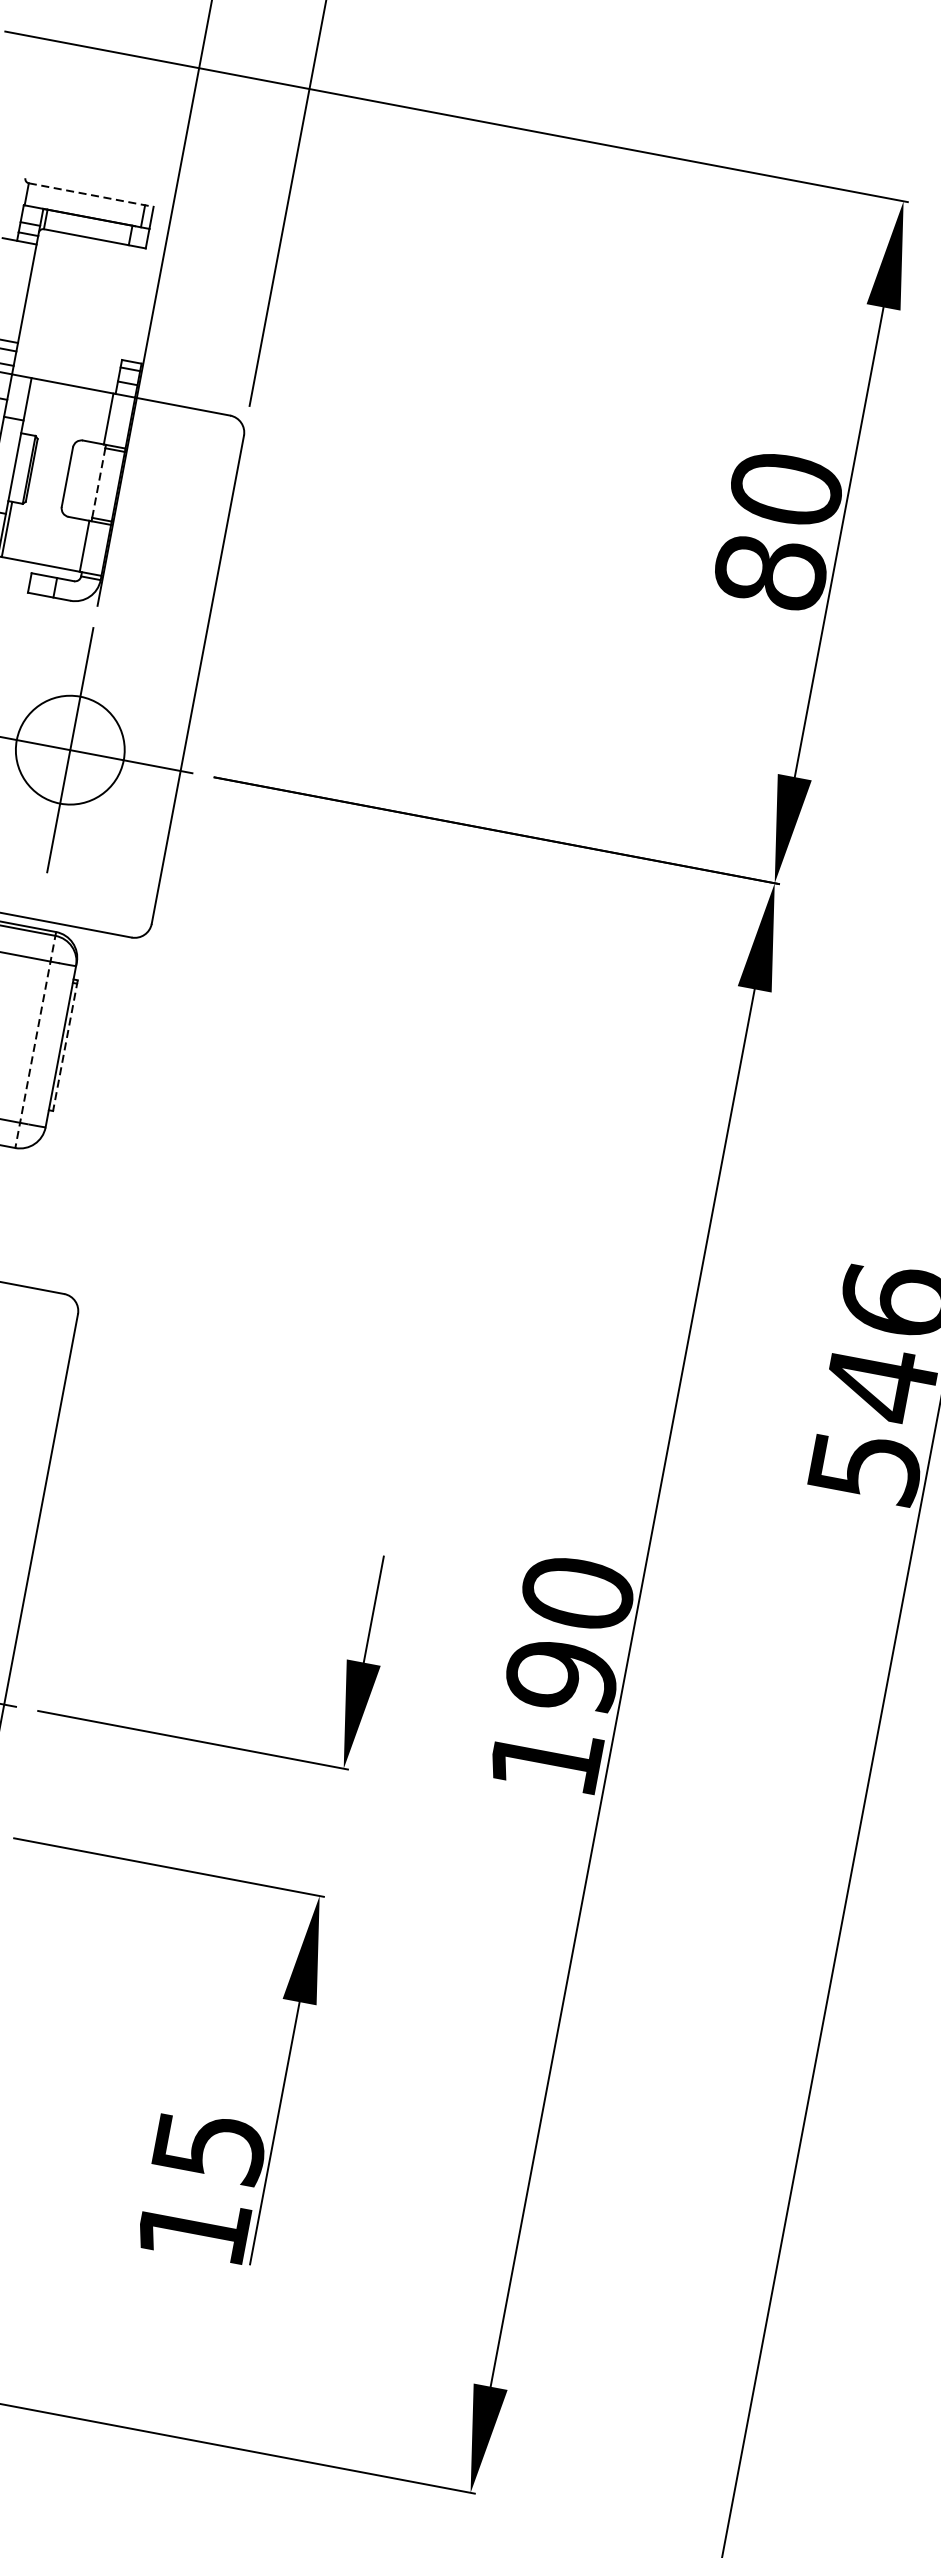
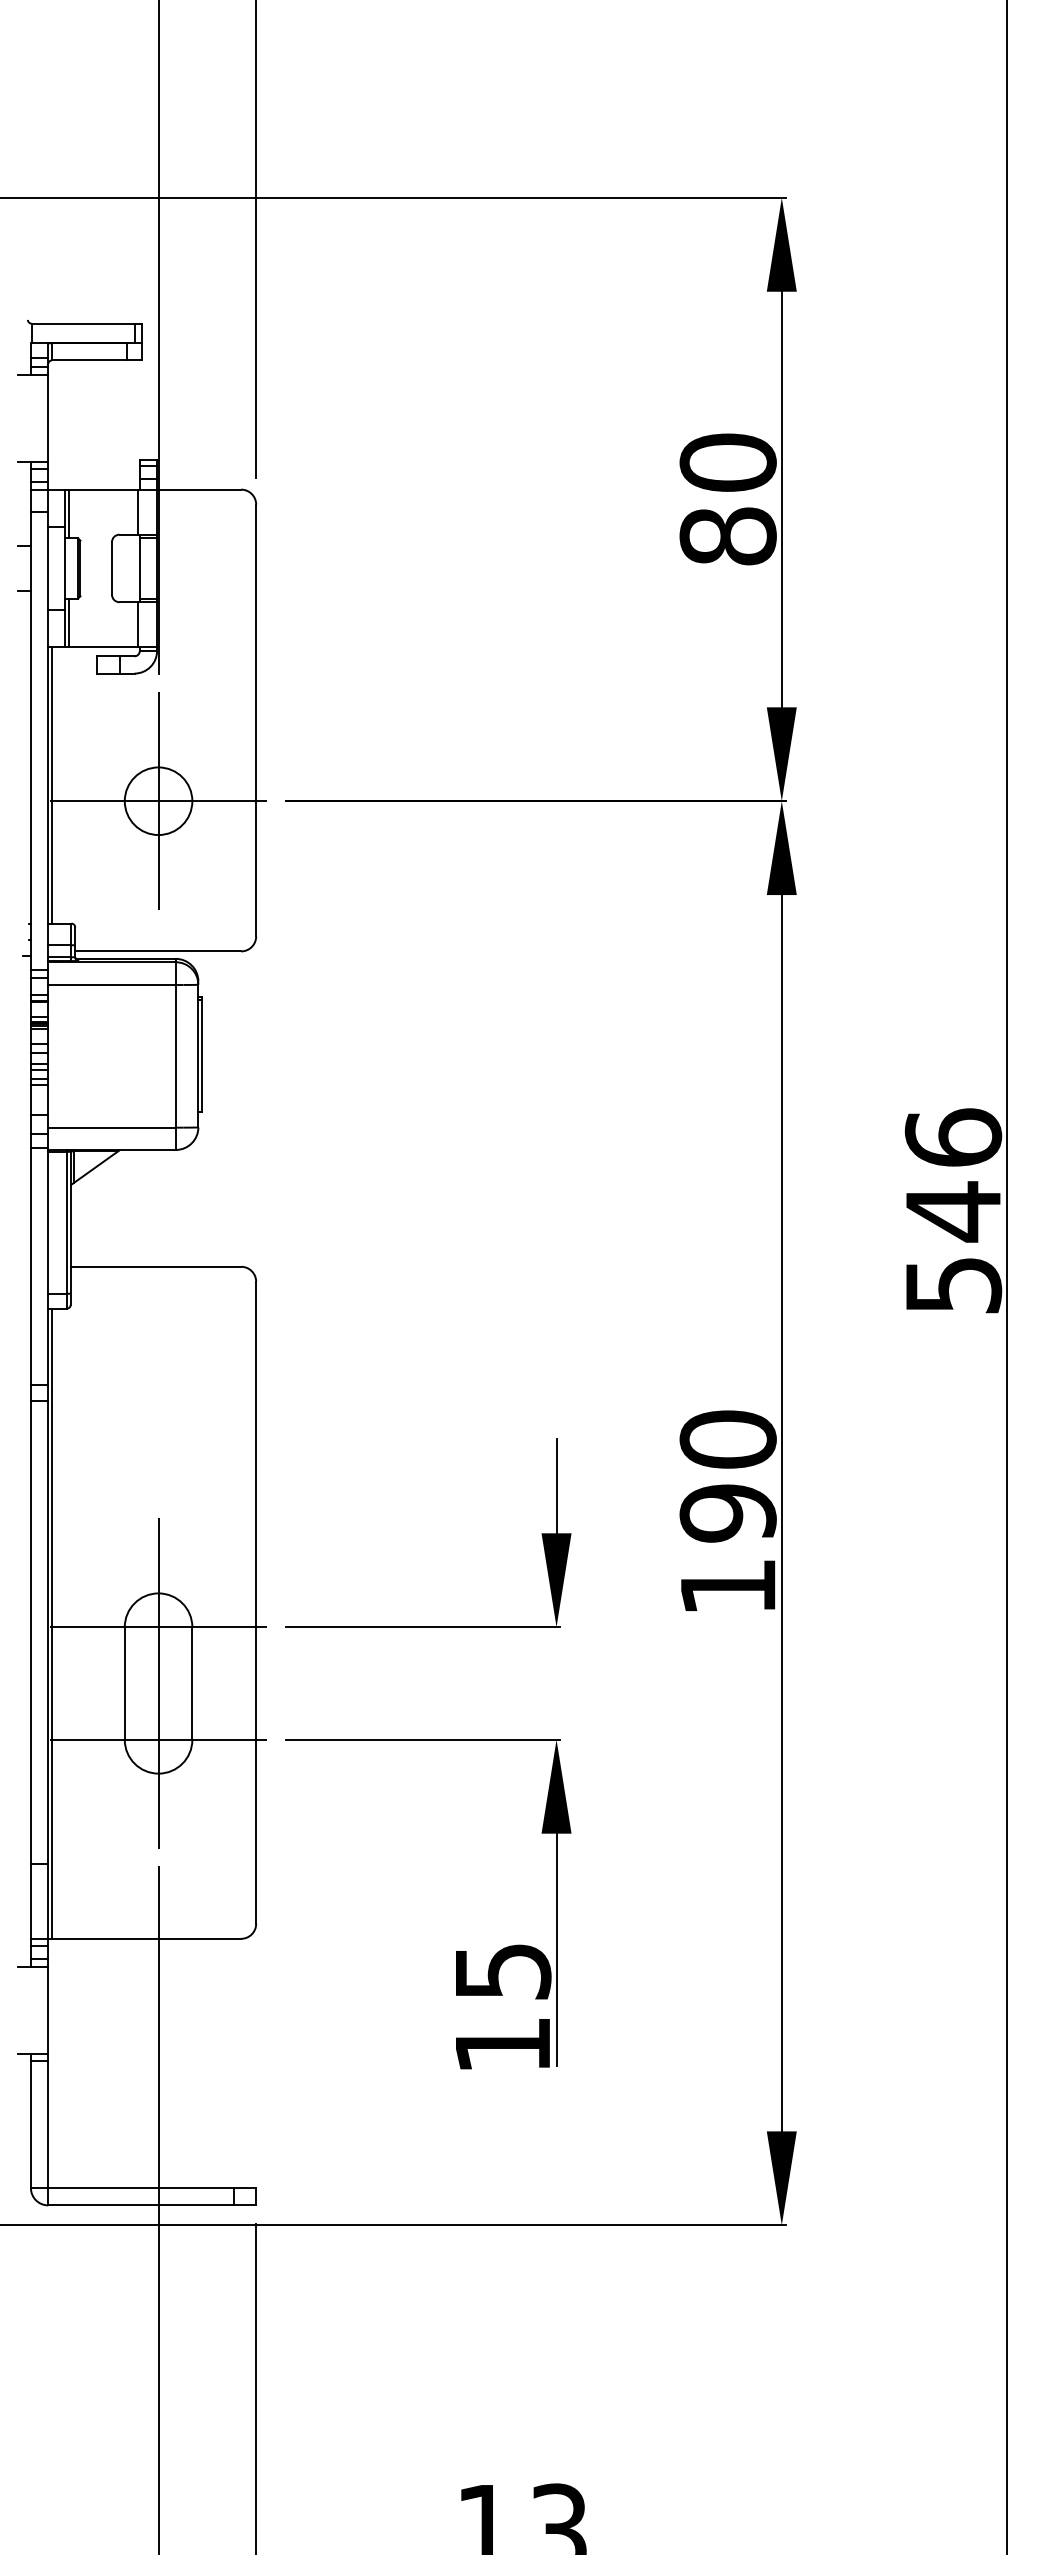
line: (91, 195) -> (87, 323), dashed -> solid
line: (29, 405) -> (68, 513), added
line: (98, 483) -> (139, 568), dashed -> solid
circle: (70, 750) -> (158, 801), size x0.71
line: (35, 1040) -> (175, 1054), dashed -> solid
line: (65, 1045) -> (202, 1054), dashed -> solid

